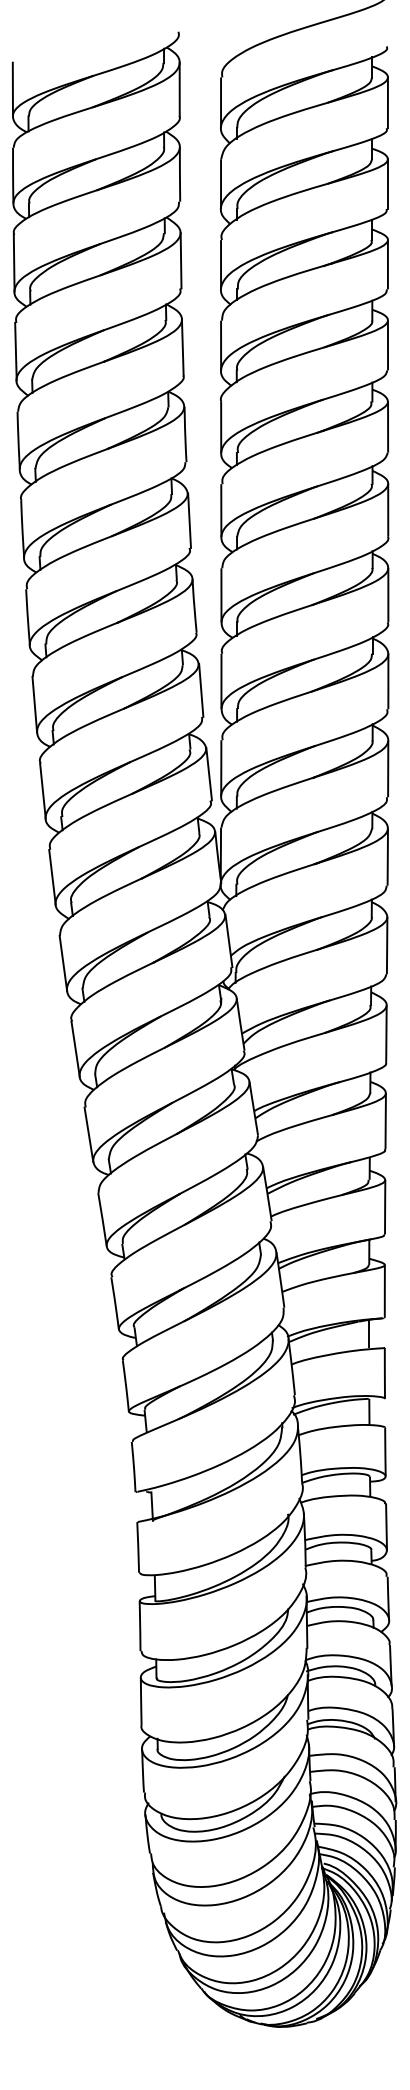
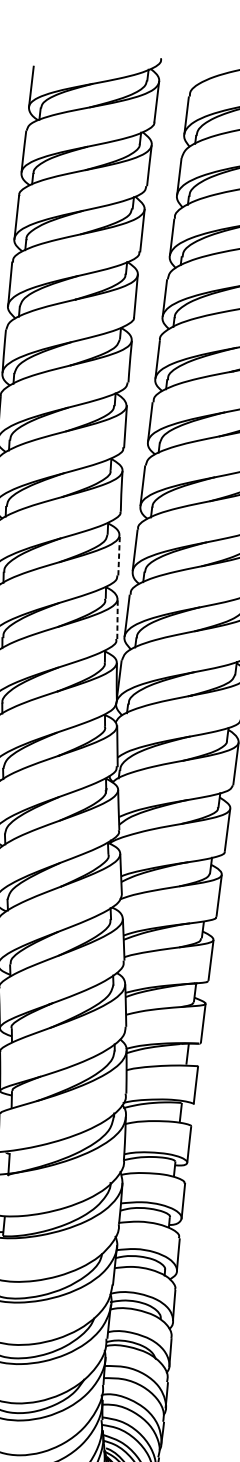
line: (201, 690) -> (119, 555), solid -> dashed
line: (209, 773) -> (117, 618), solid -> dashed

